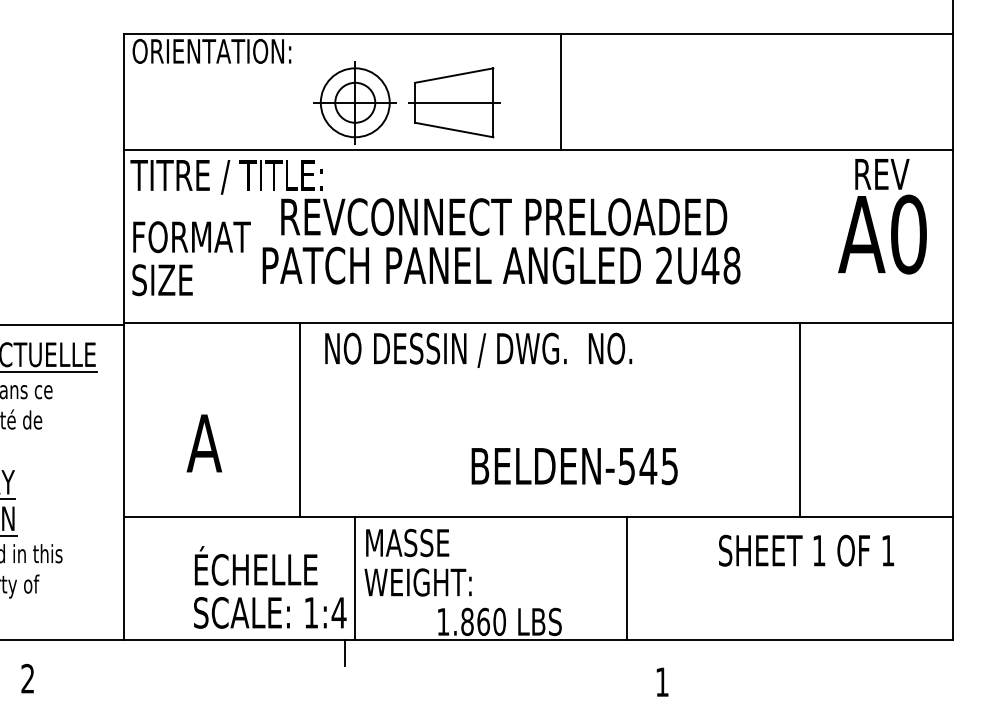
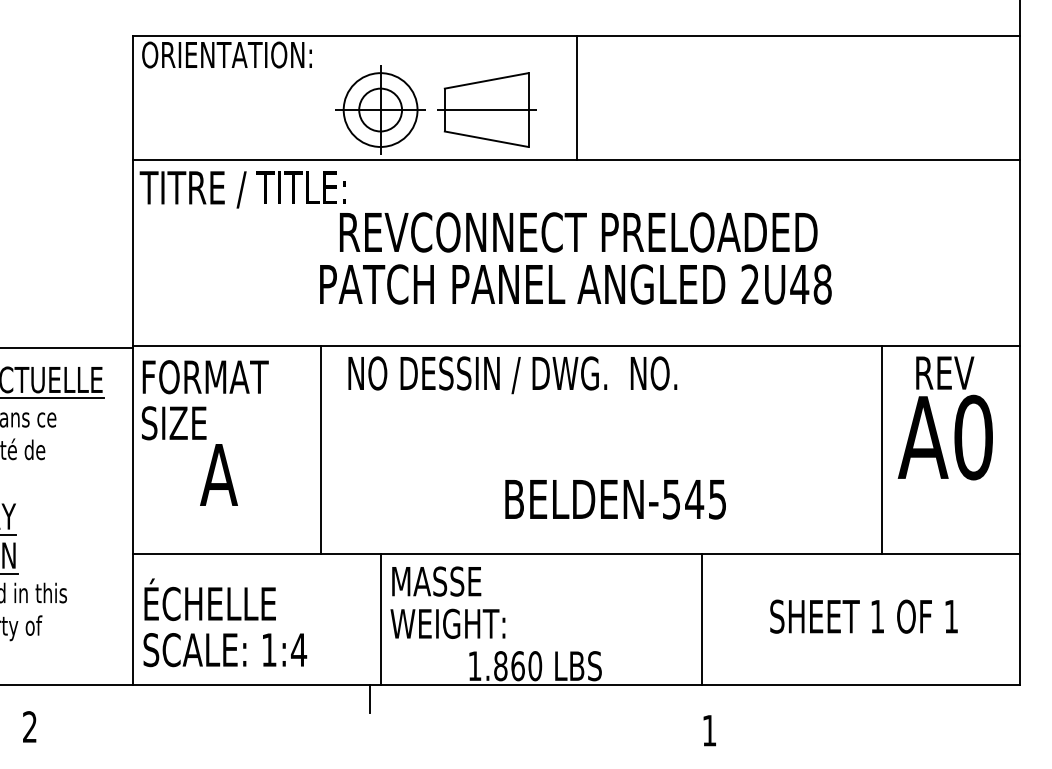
line: (561, 91) -> (576, 97), moved
text: (882, 216) -> (945, 418), moved
text: (501, 241) -> (575, 258), moved
text: (191, 258) -> (205, 400), moved
line: (799, 420) -> (881, 450), moved
text: (806, 550) -> (863, 616), moved
line: (627, 578) -> (702, 619), moved
text: (270, 587) -> (225, 622), moved

